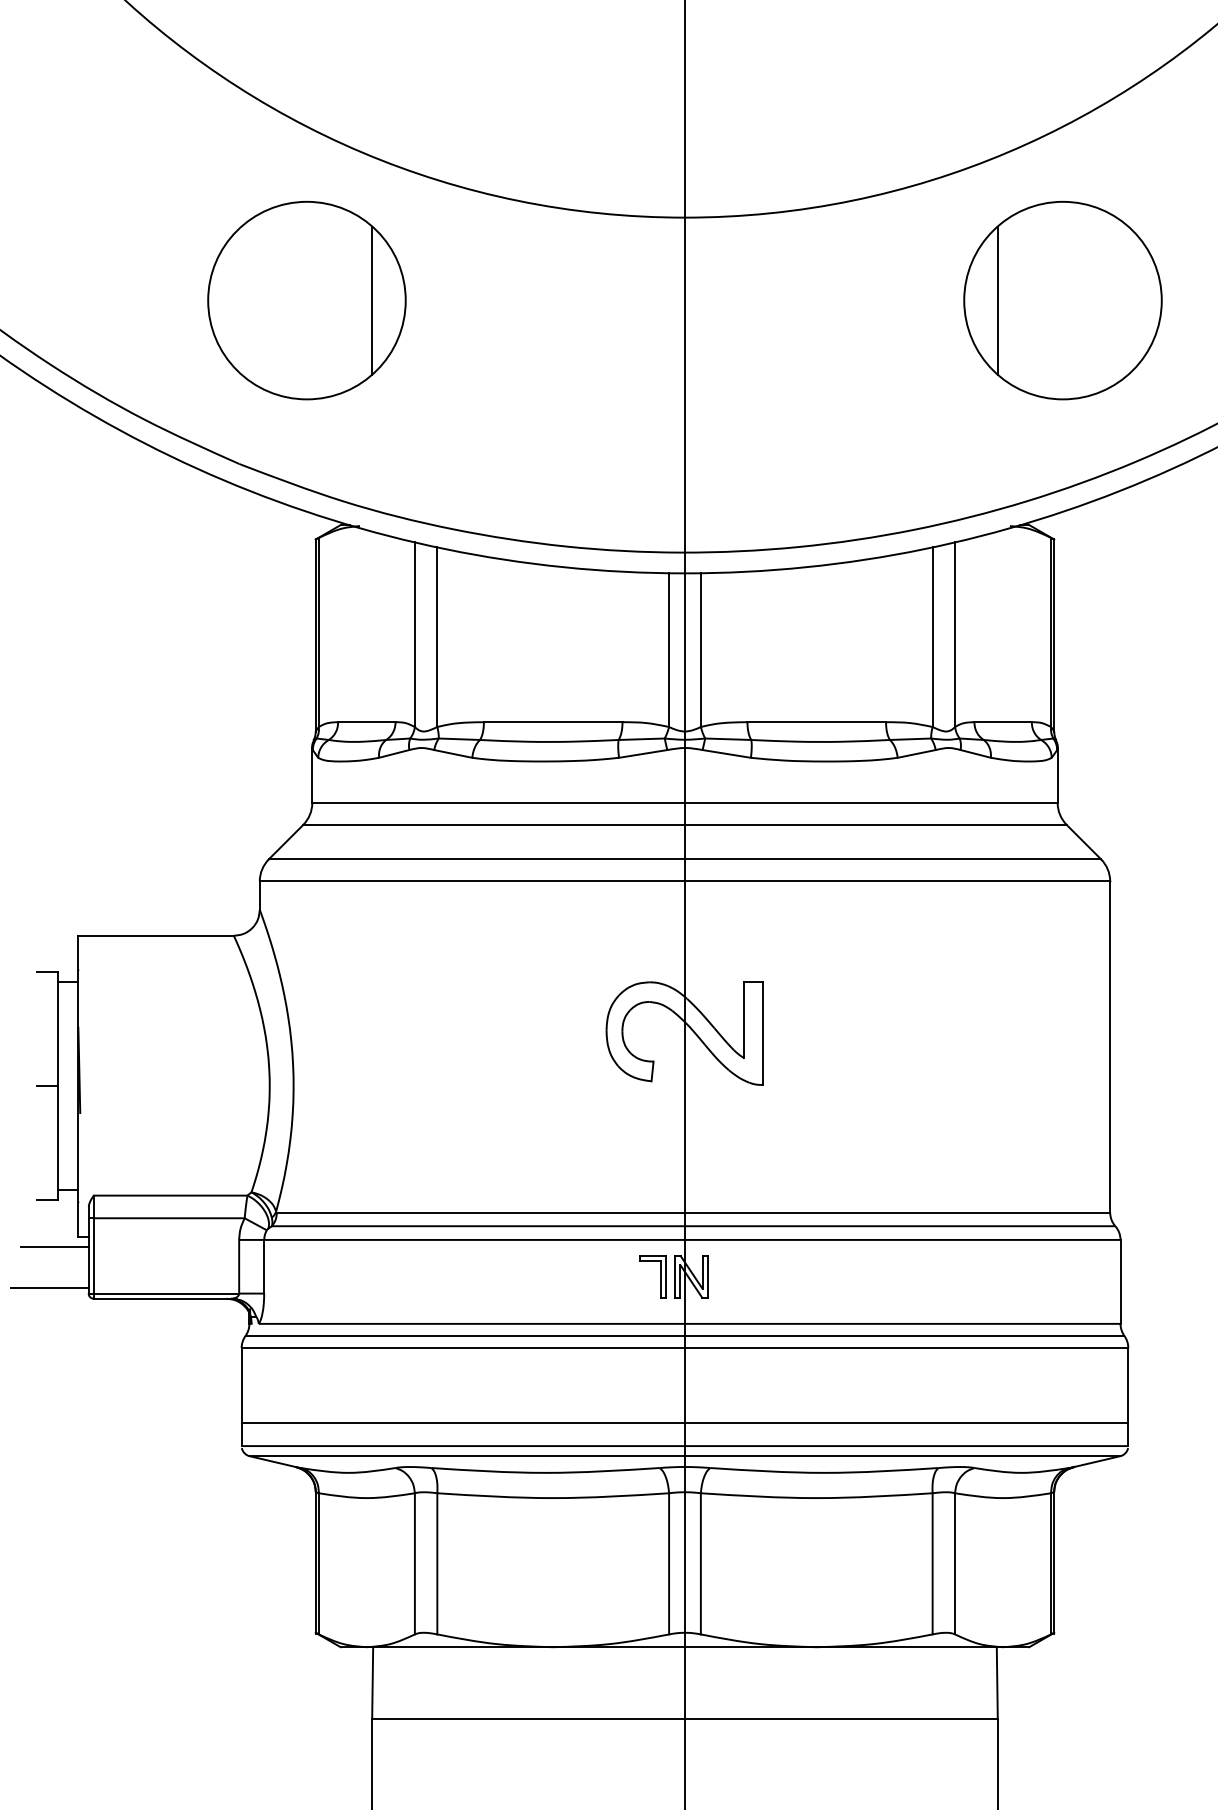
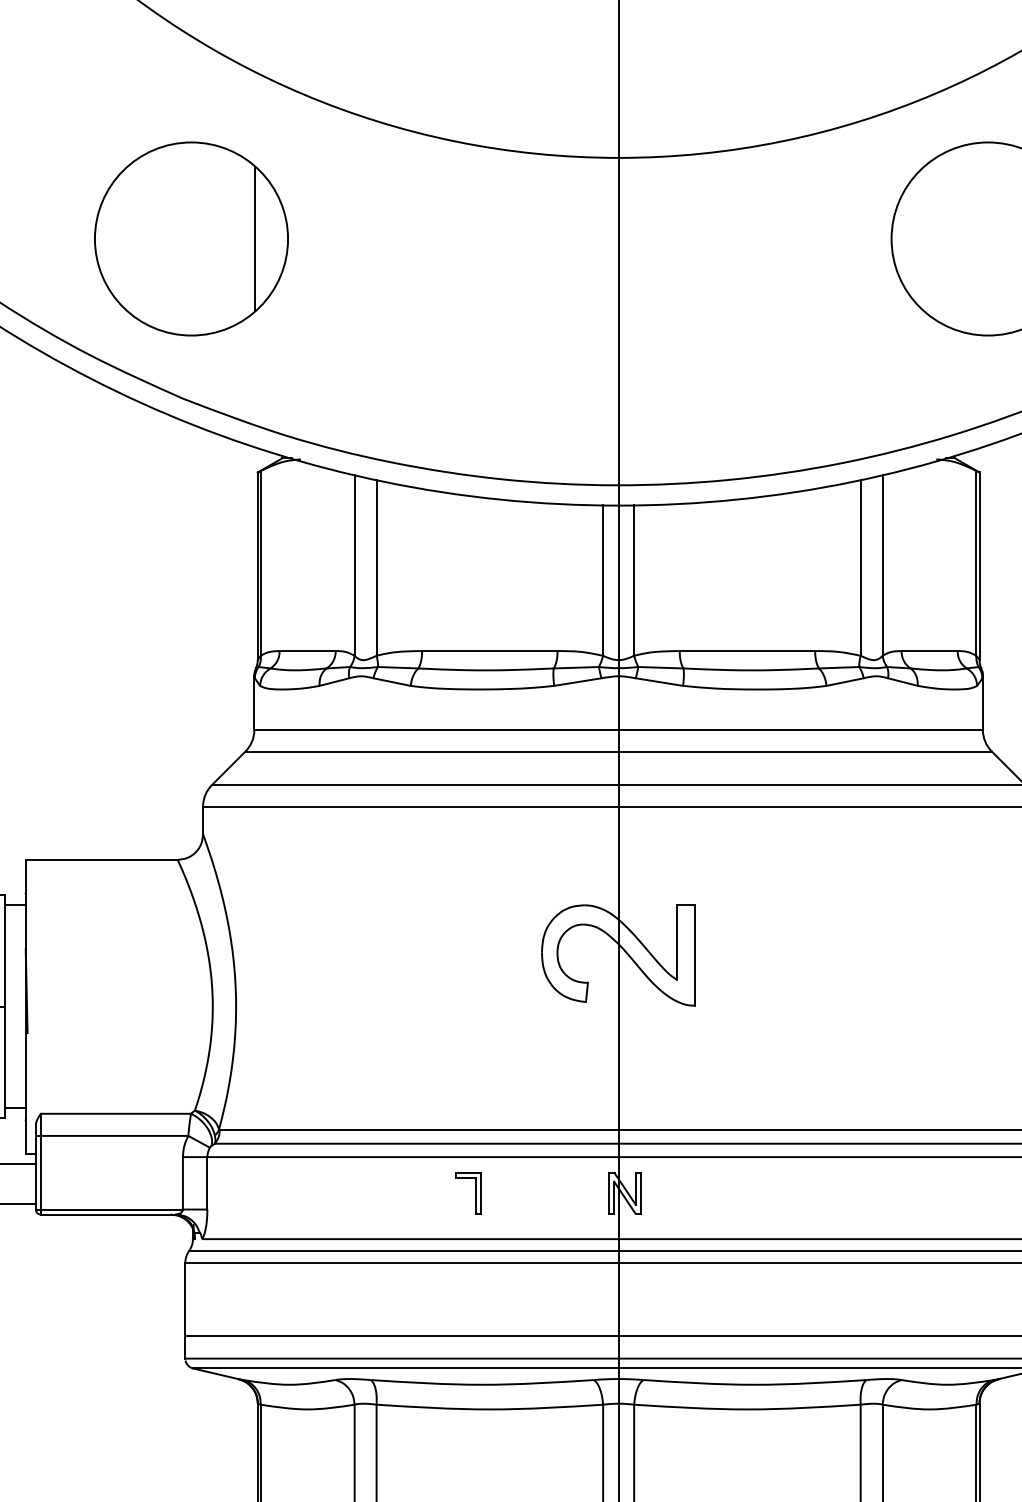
part: (306, 300) -> (191, 238), moved
line: (997, 300) -> (924, 238), removed
part: (660, 1276) -> (475, 1192), moved

